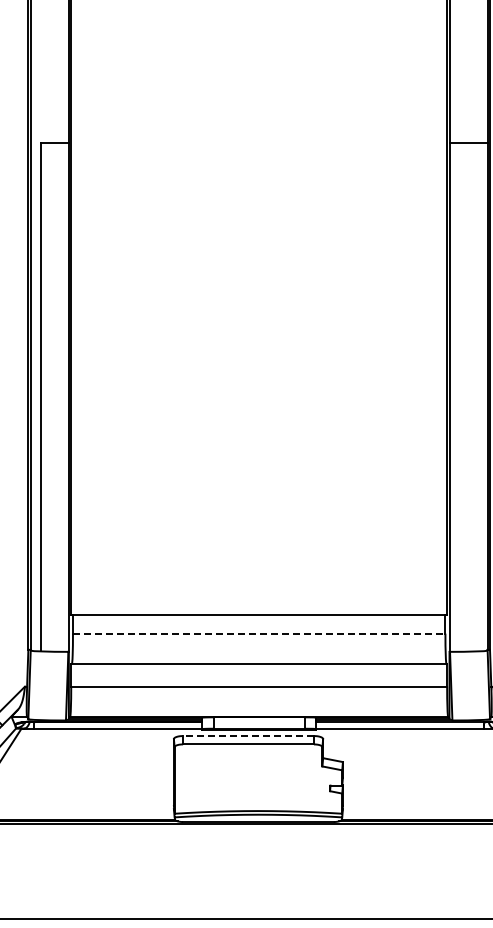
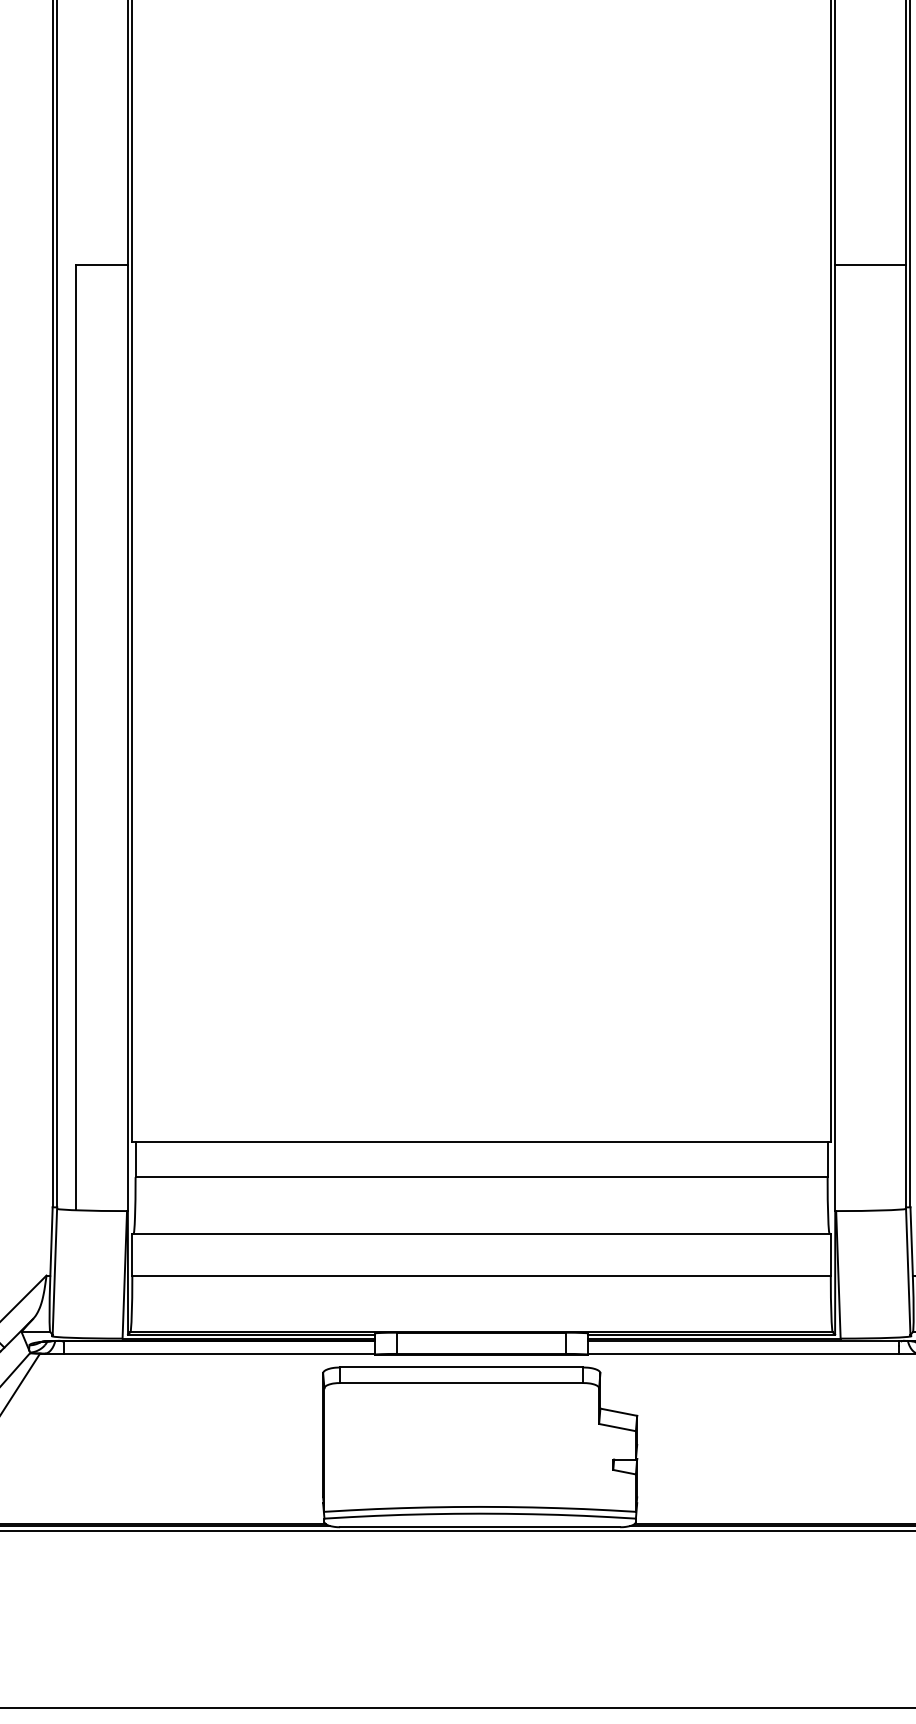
line: (259, 633) -> (482, 1176), dashed -> solid
line: (248, 736) -> (461, 1368), dashed -> solid

